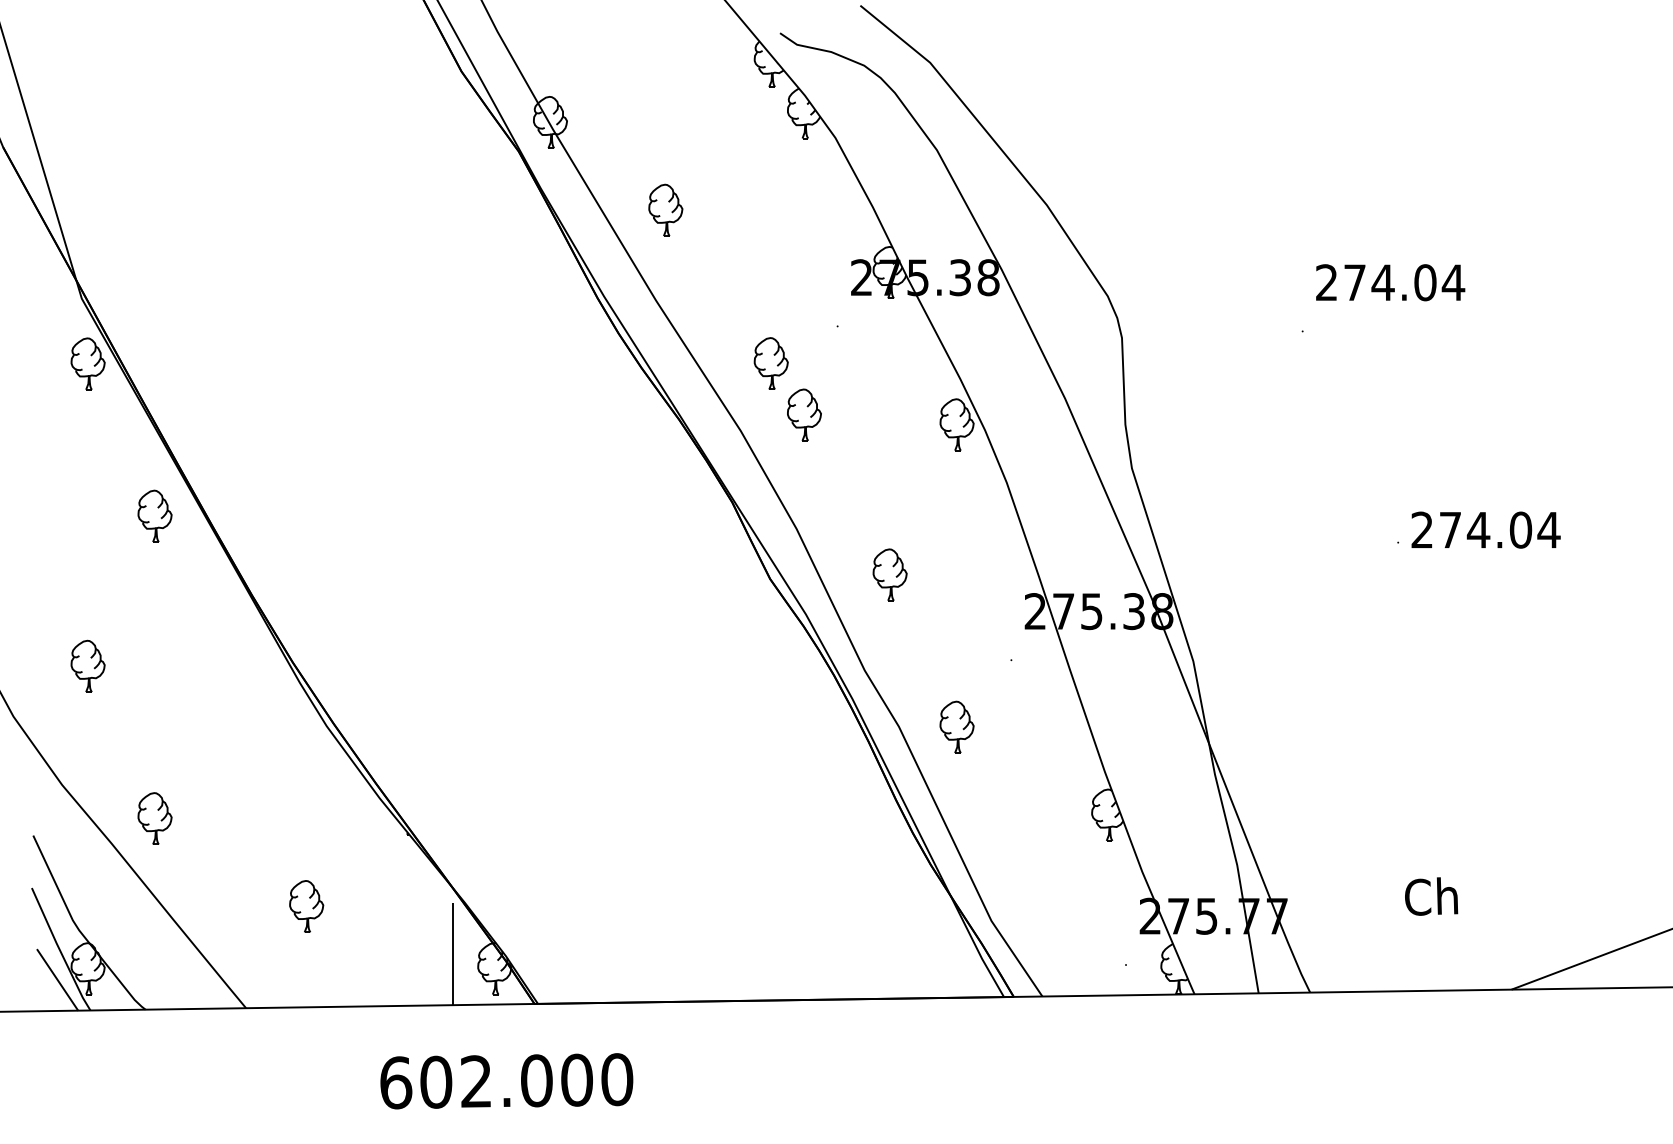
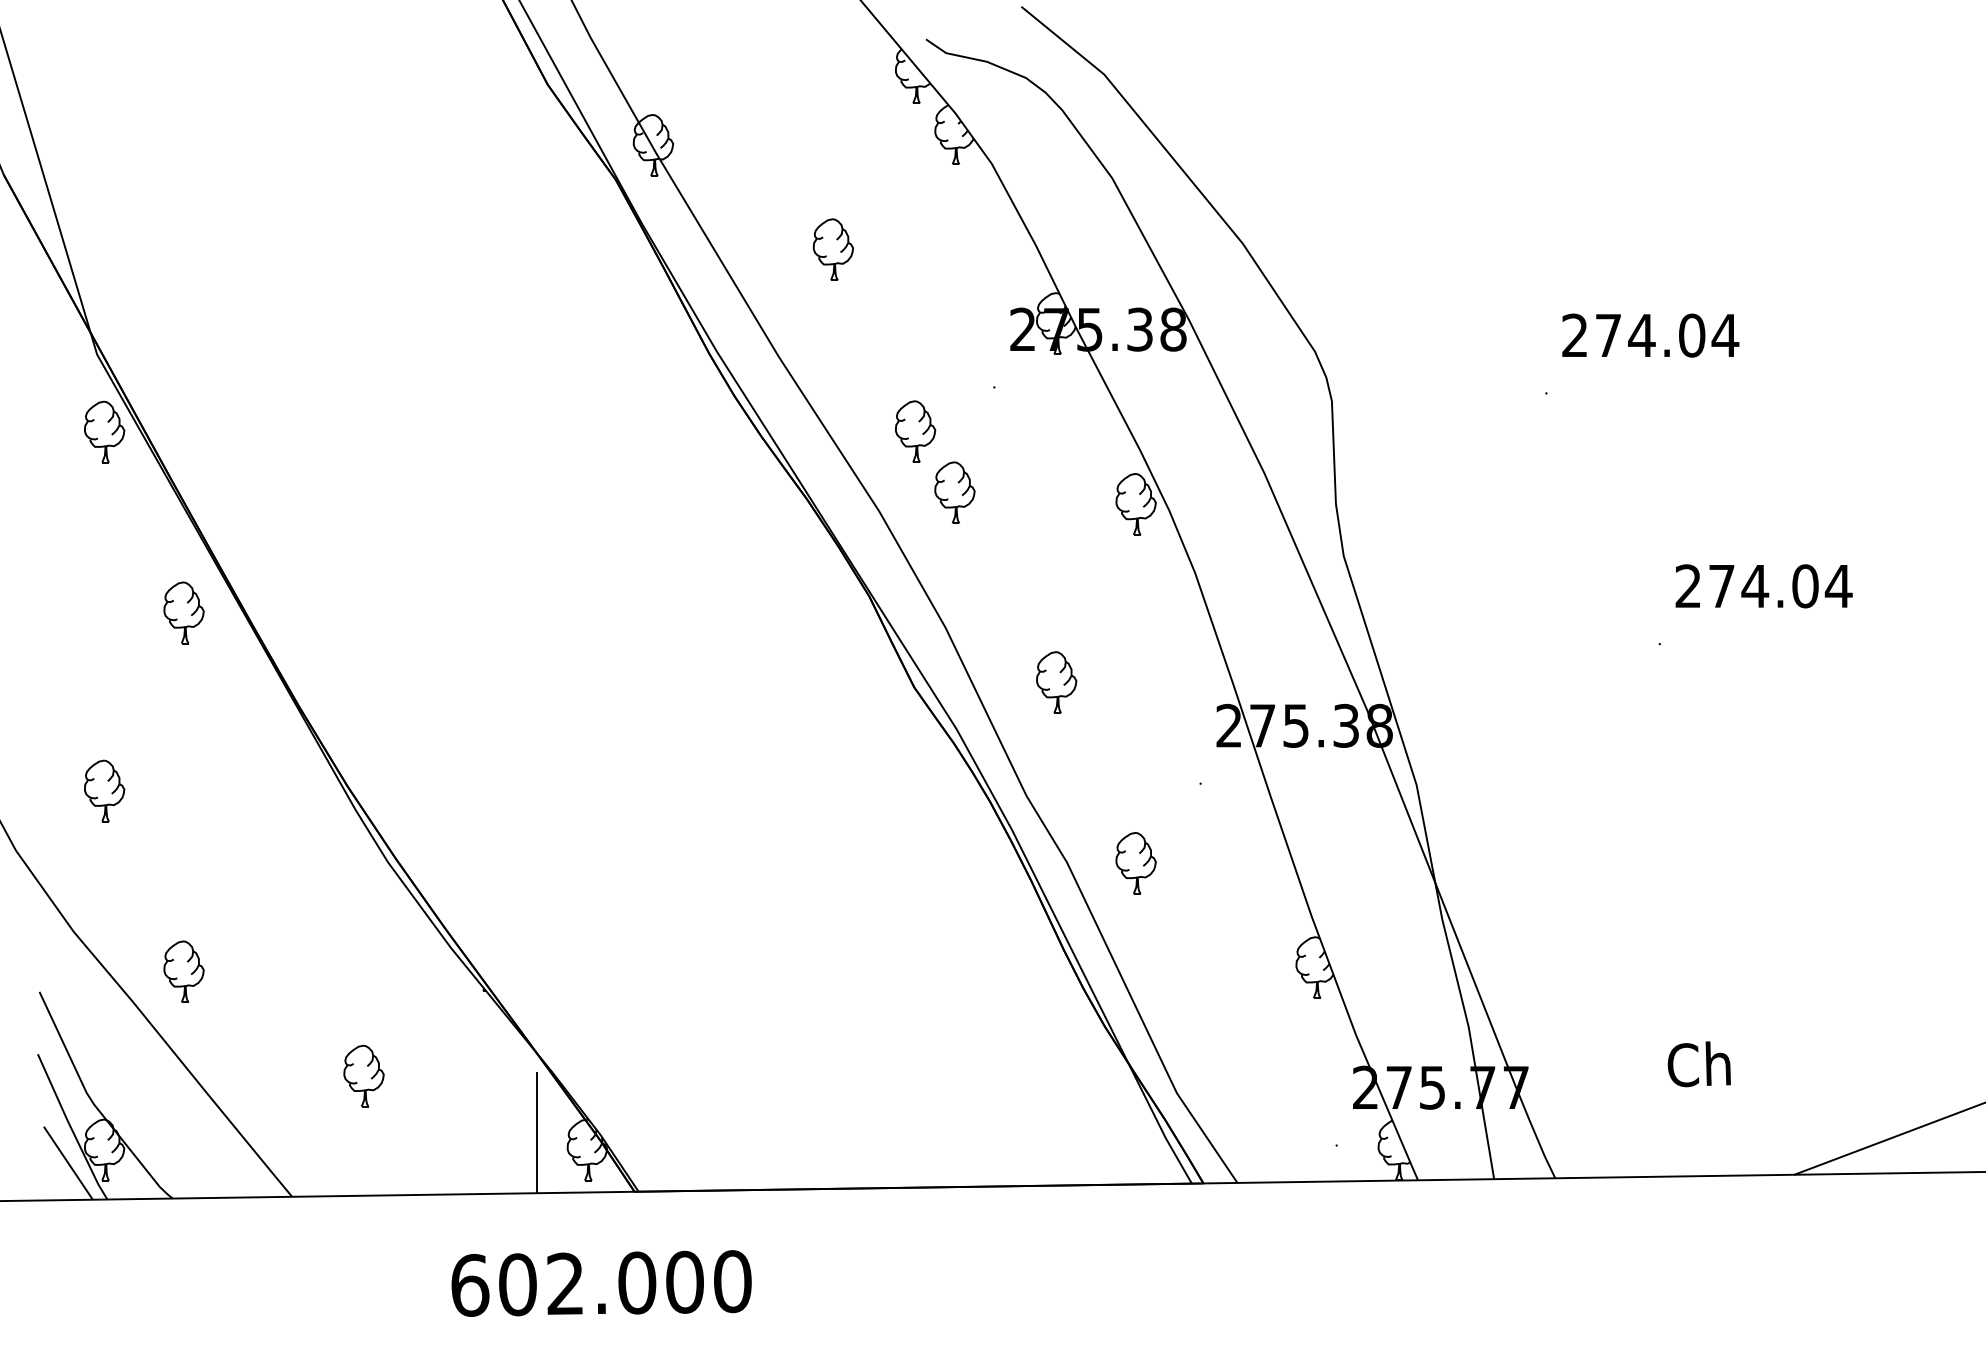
part: (665, 210) -> (832, 249), moved
text: (1485, 530) -> (1763, 586), moved

